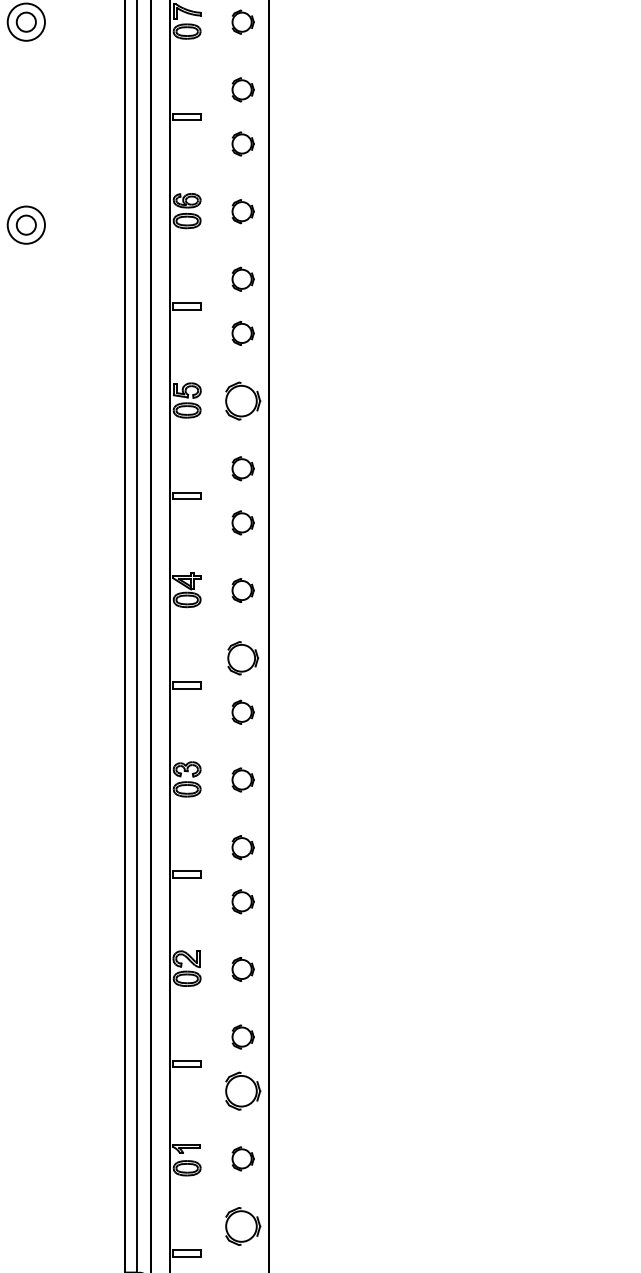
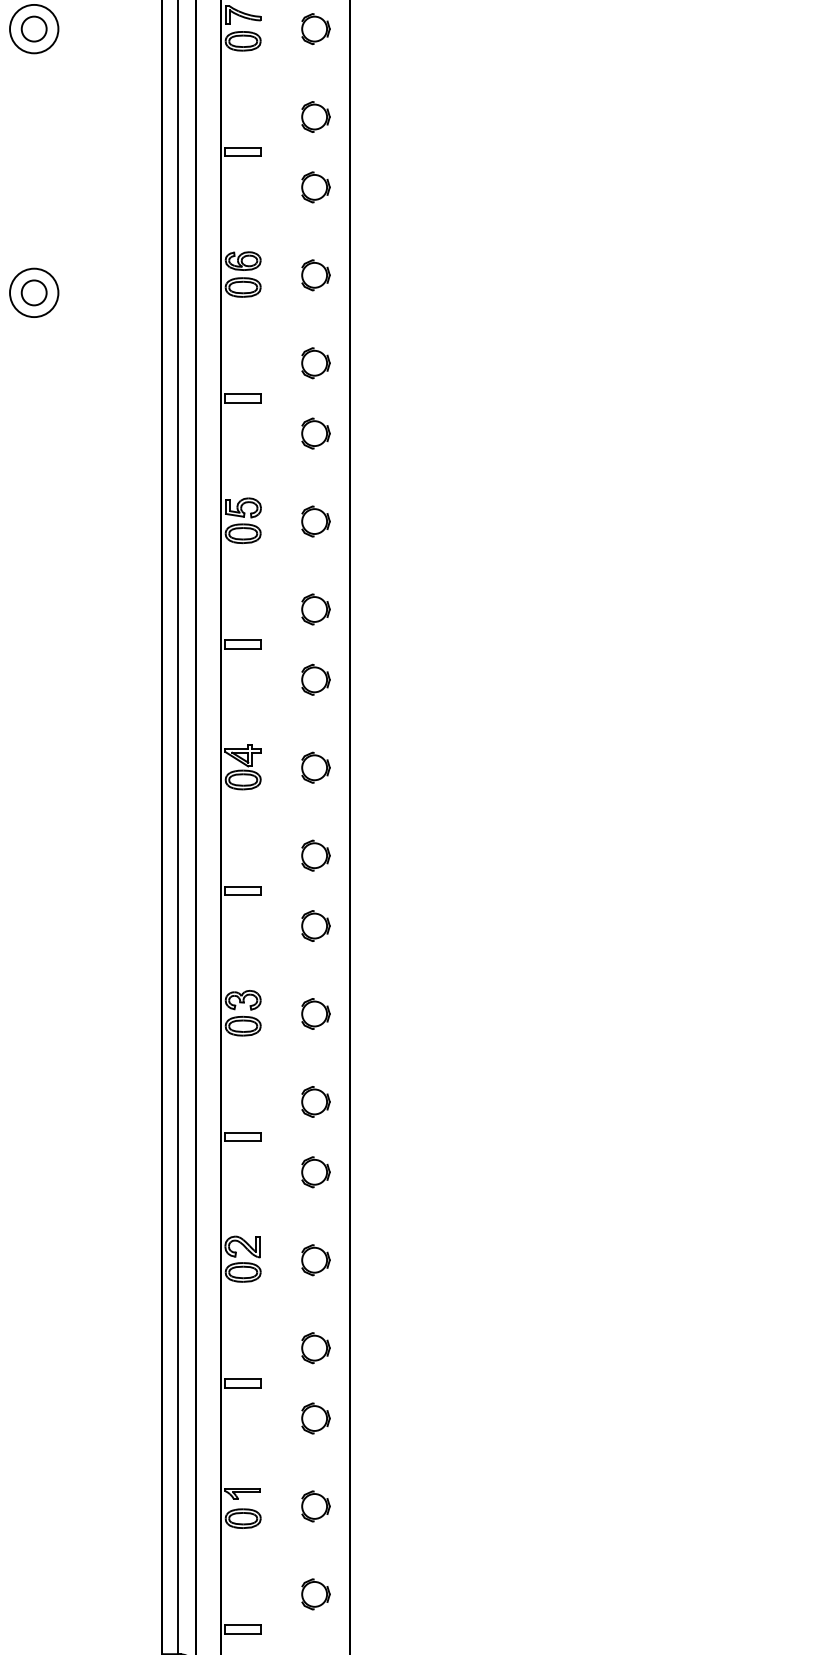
part: (242, 401) -> (315, 521), size x0.62
part: (242, 658) -> (315, 855), size x0.71
part: (242, 1091) -> (315, 1418), size x0.62
part: (242, 1226) -> (315, 1594), size x0.62

